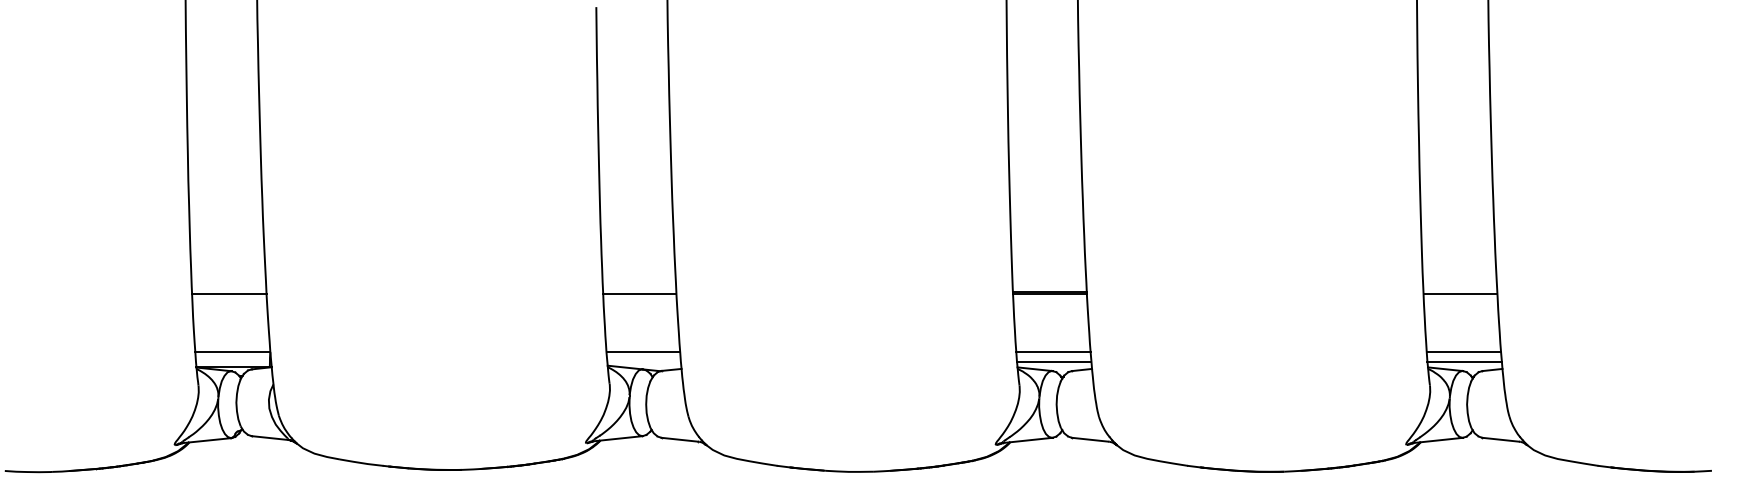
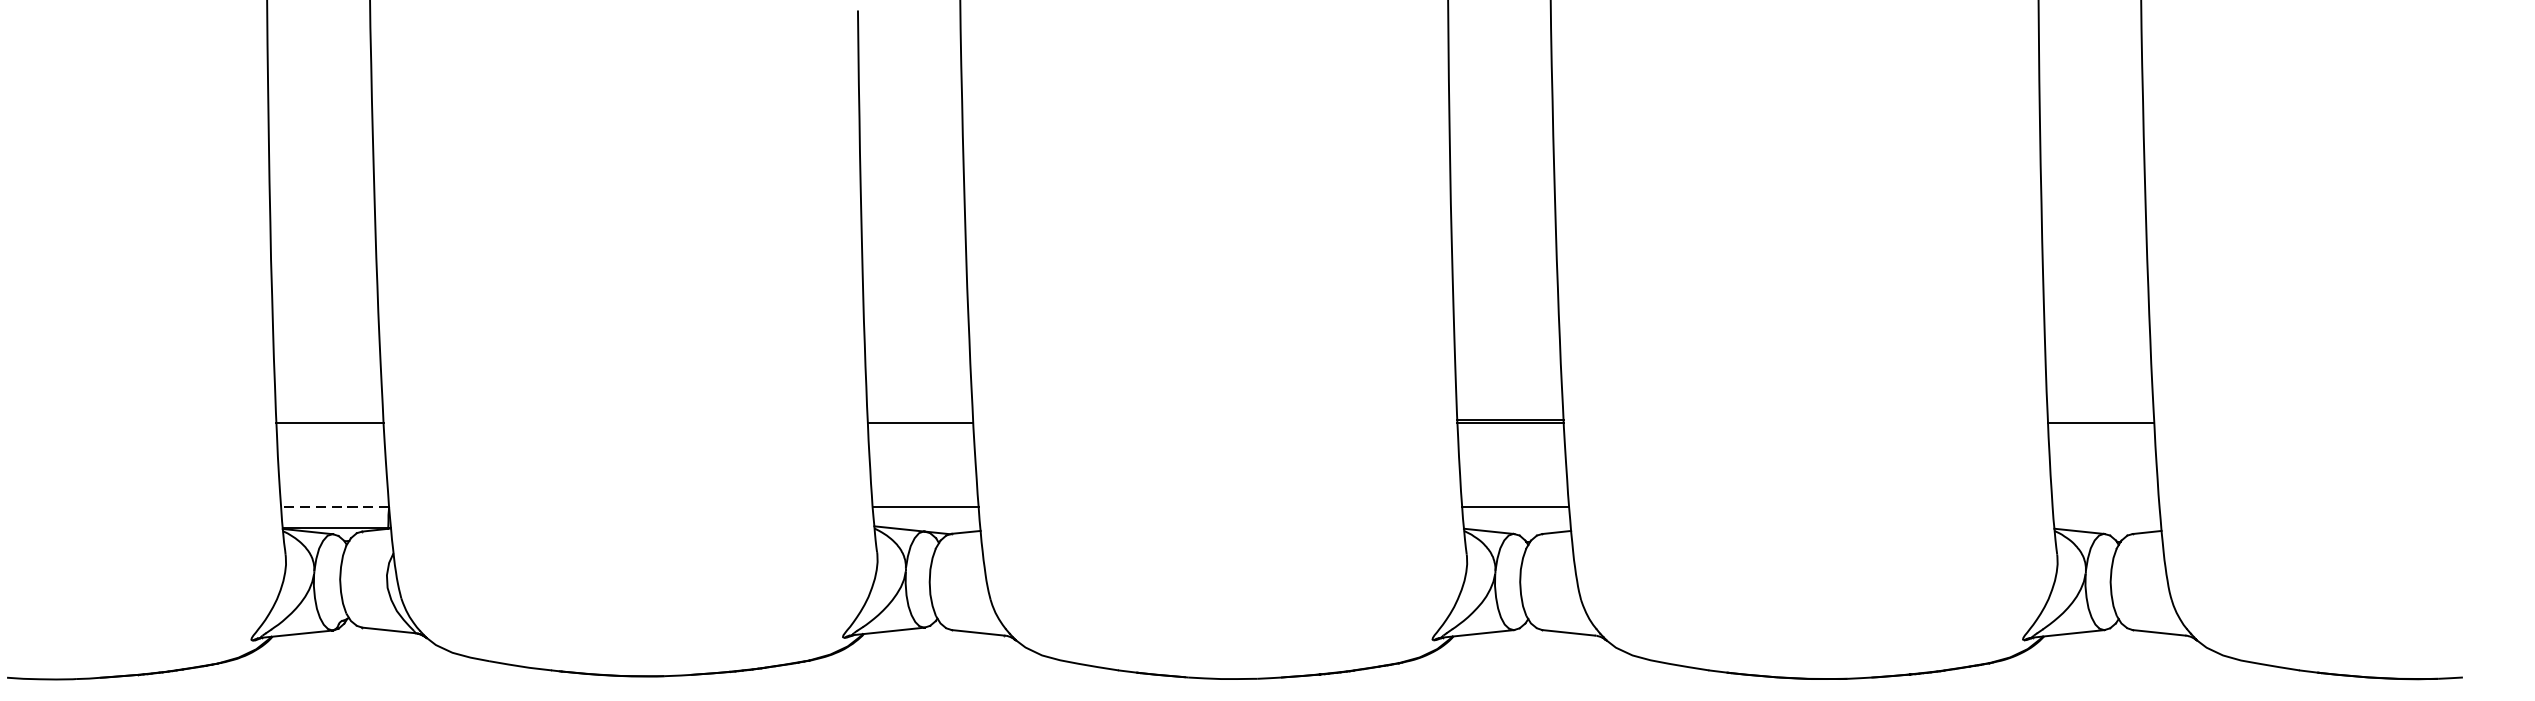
line: (232, 352) -> (334, 507), solid -> dashed
line: (1463, 352) -> (2105, 507), removed
line: (1054, 362) -> (1517, 521), removed
line: (1464, 362) -> (2106, 521), removed

